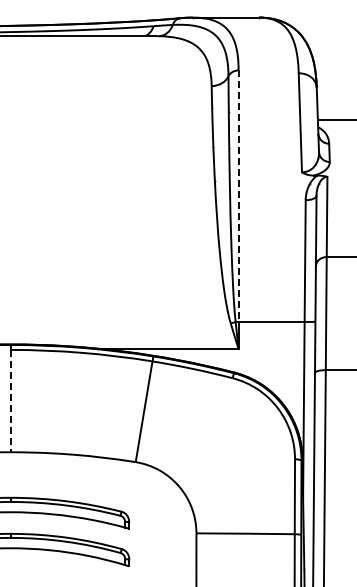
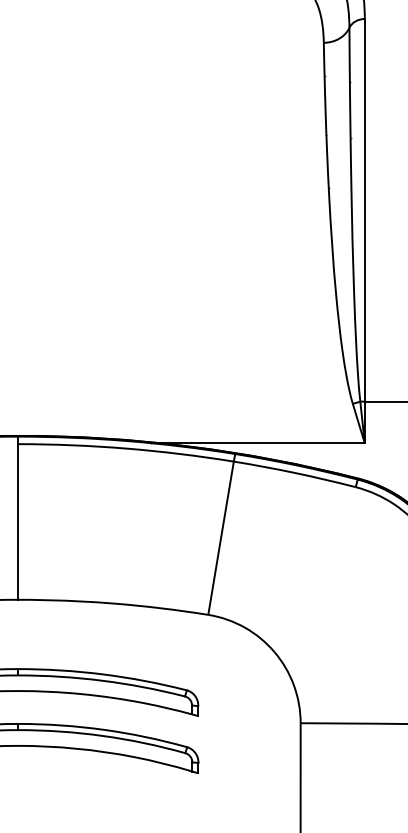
line: (238, 196) -> (364, 210), dashed -> solid
line: (10, 401) -> (17, 522), dashed -> solid

